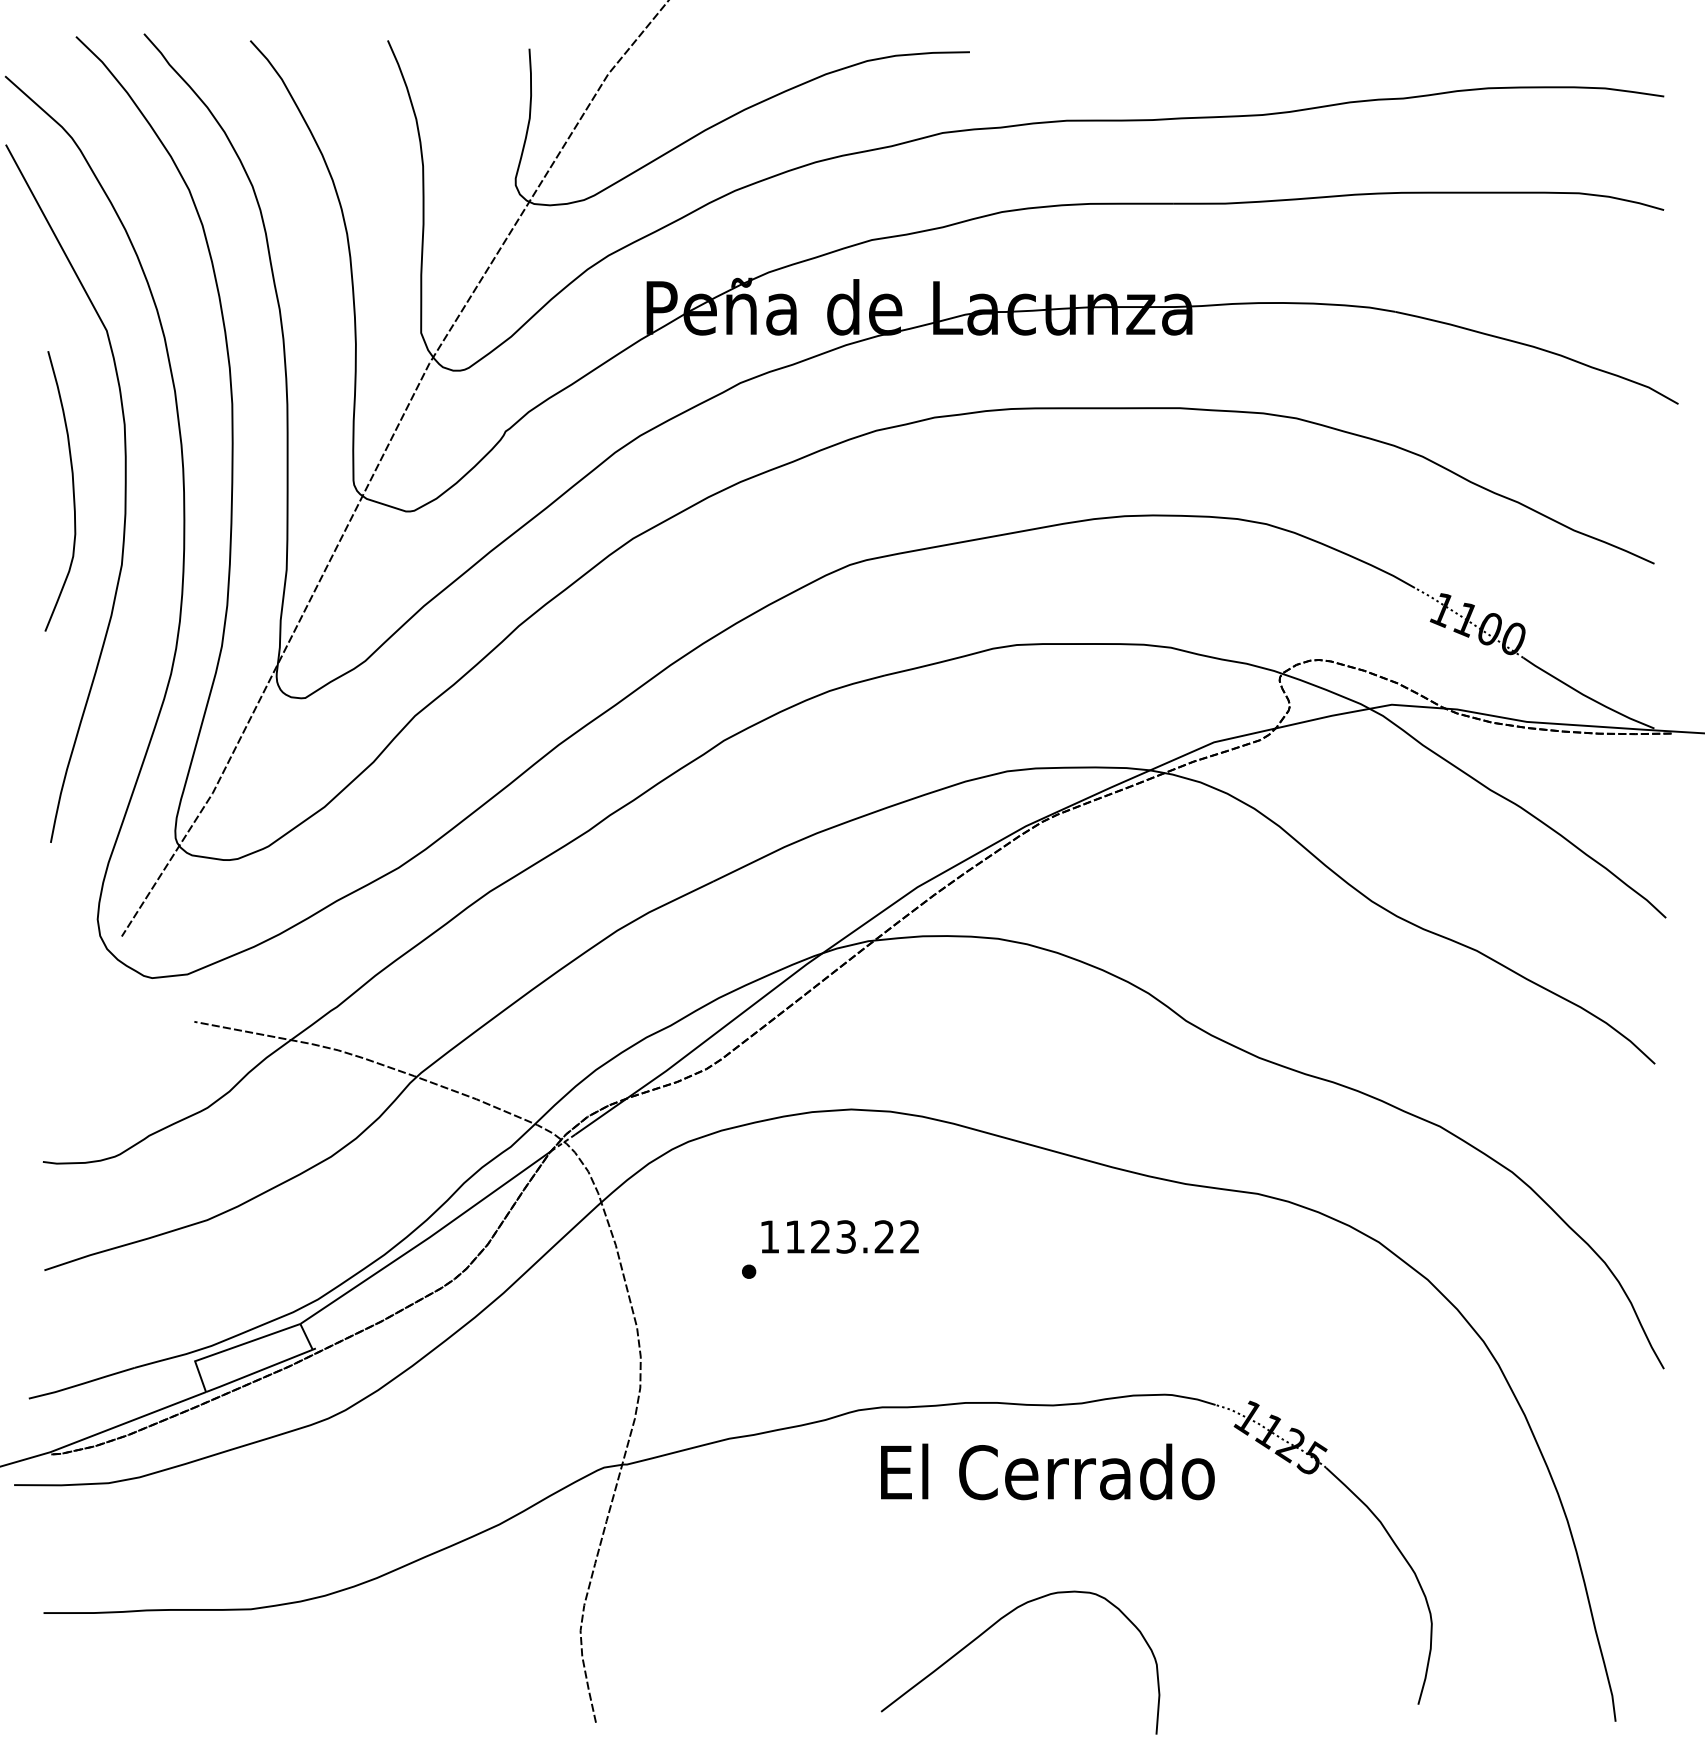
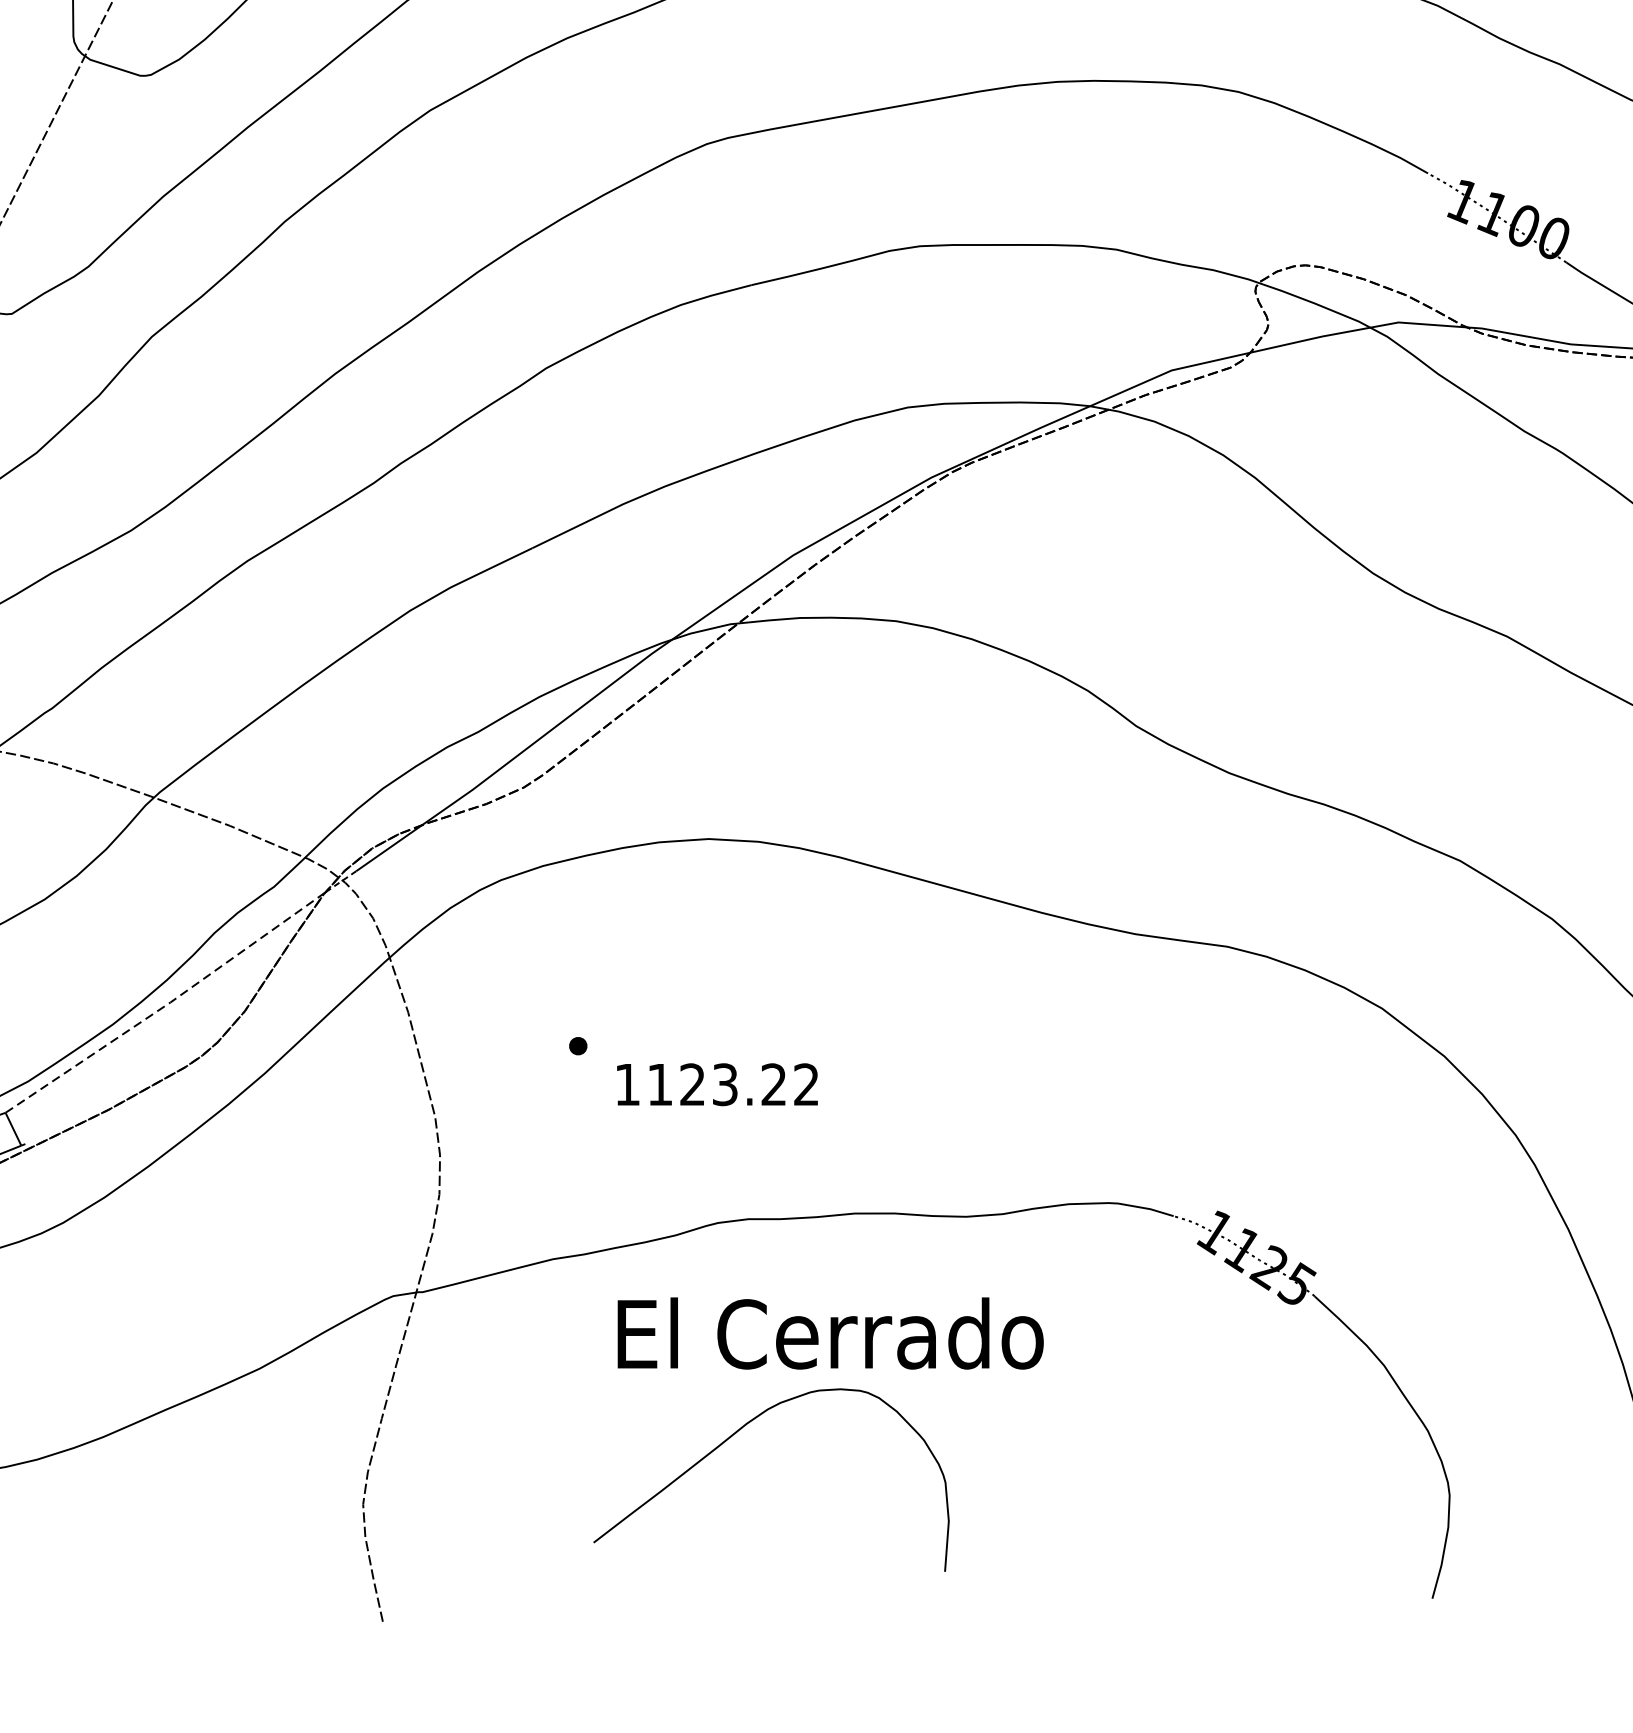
text: (839, 1236) -> (716, 1084), moved
line: (428, 1238) -> (169, 1003), solid -> dashed
text: (1047, 1471) -> (830, 1332), moved
curve: (994, 1625) -> (738, 1432), moved

